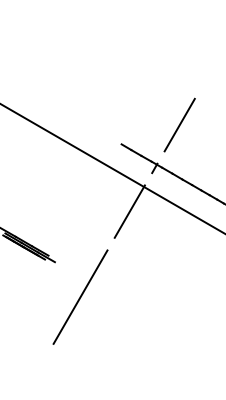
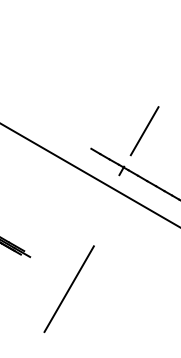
line: (129, 211) -> (98, 210), removed
line: (80, 296) -> (69, 288), moved

